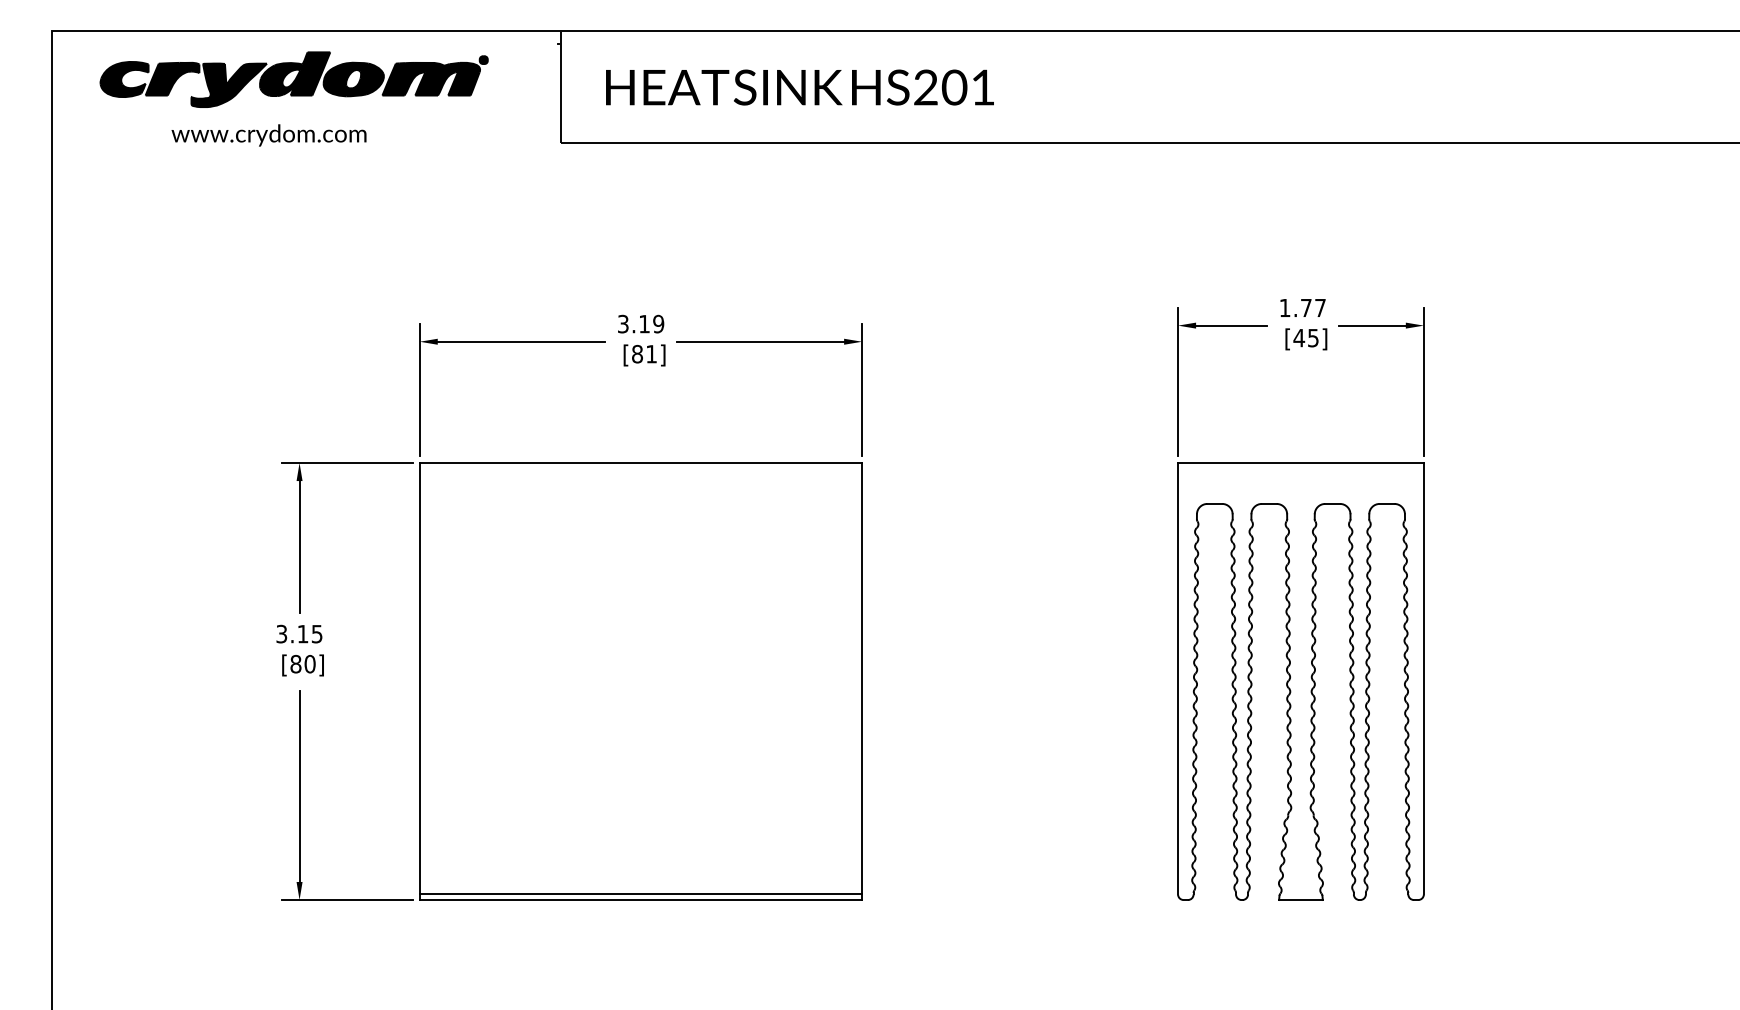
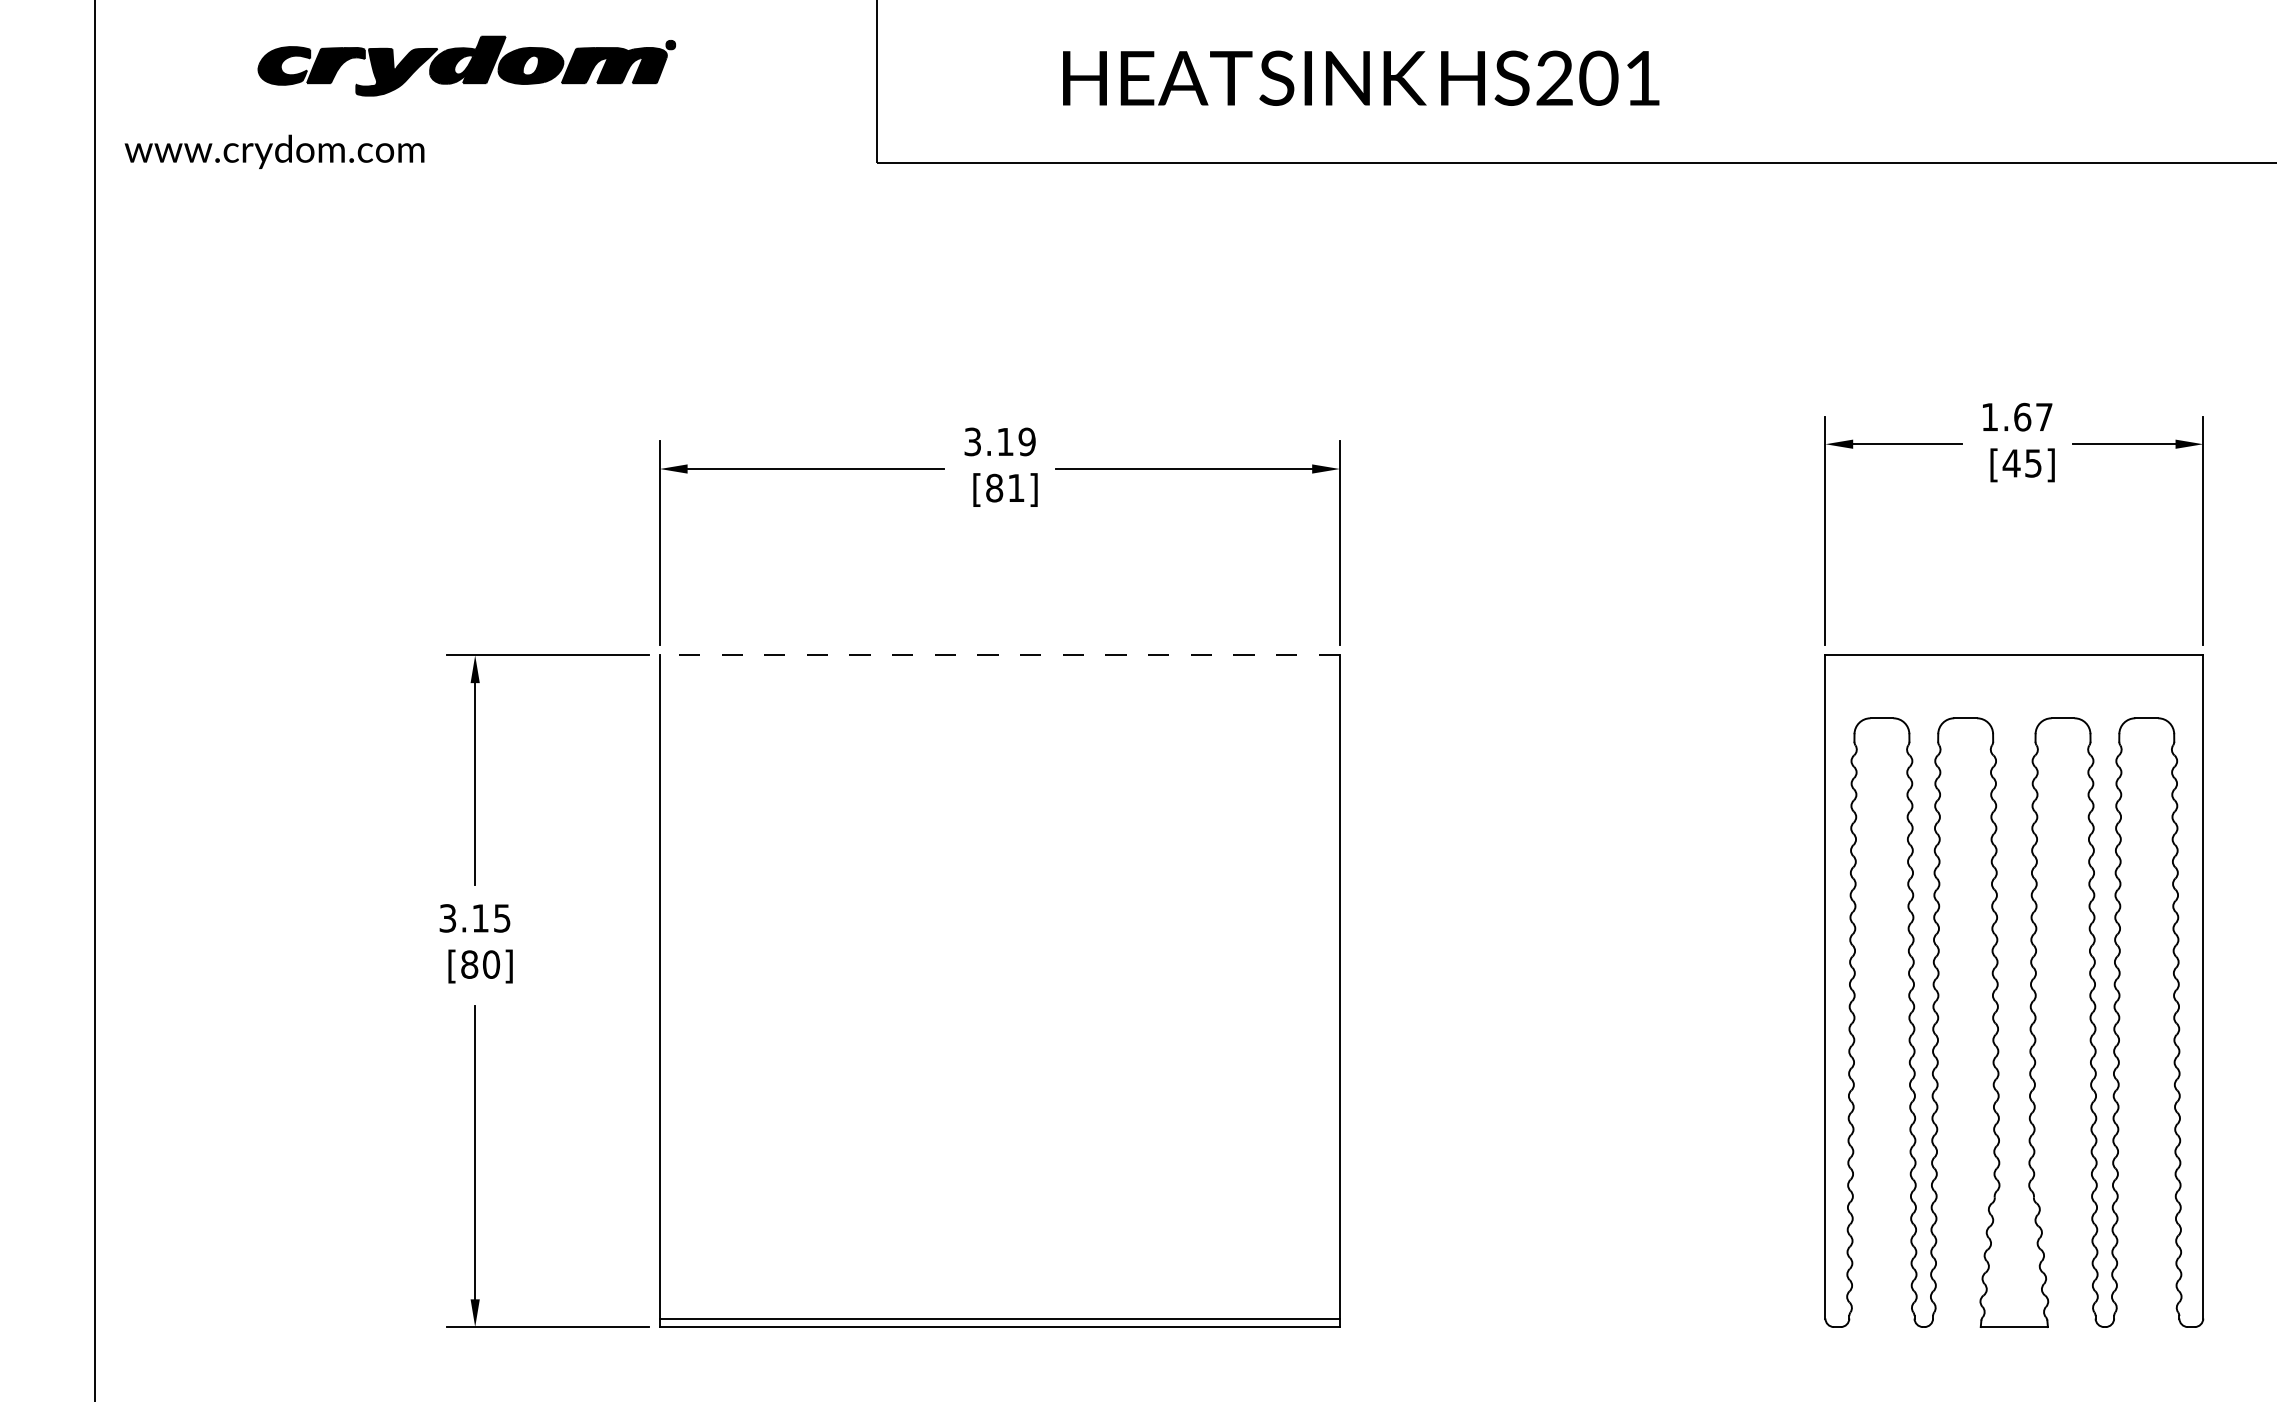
part: (293, 79) -> (465, 65), size x0.7
text: (799, 87) -> (1360, 78), moved
text: (268, 135) -> (273, 151), moved
text: (1305, 307) -> (2021, 416), 1.77 -> 1.67
line: (640, 463) -> (999, 656), solid -> dashed

